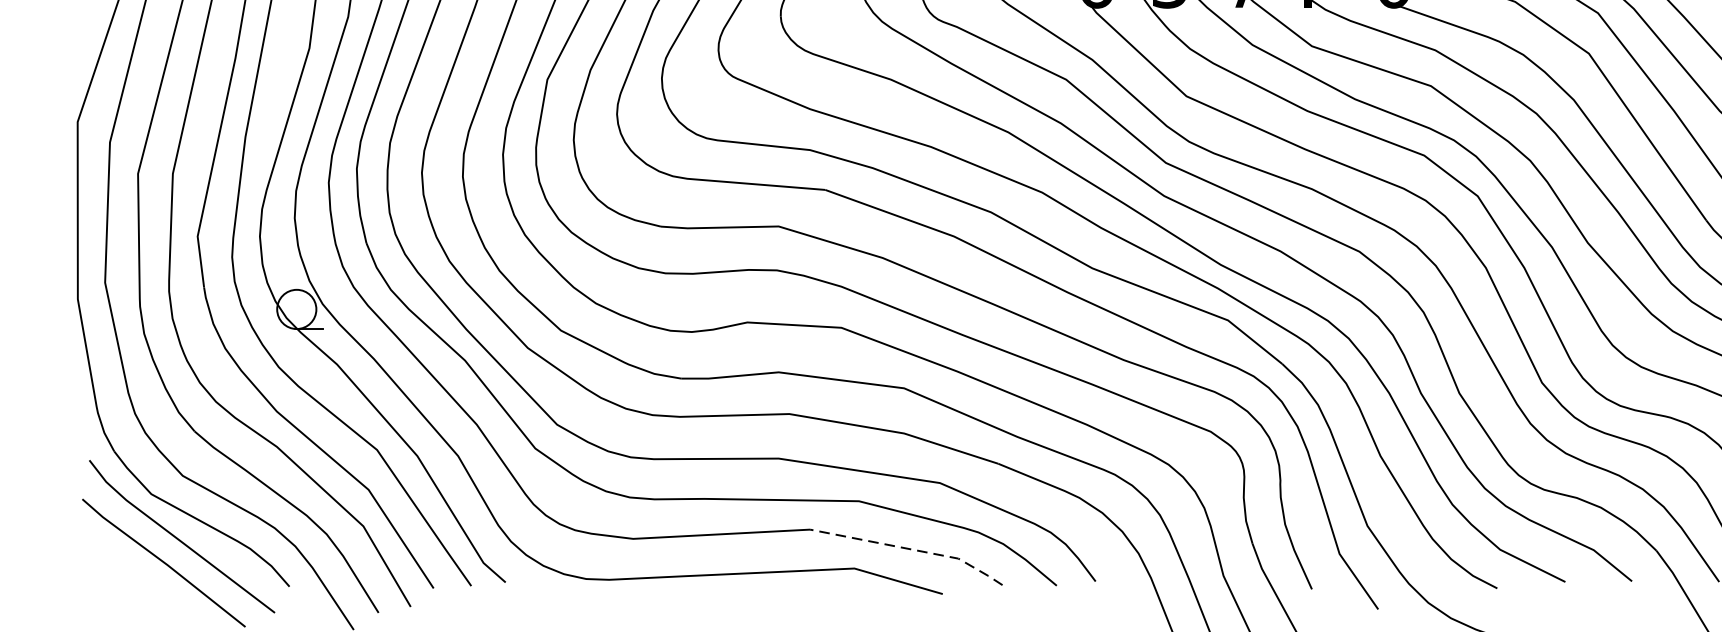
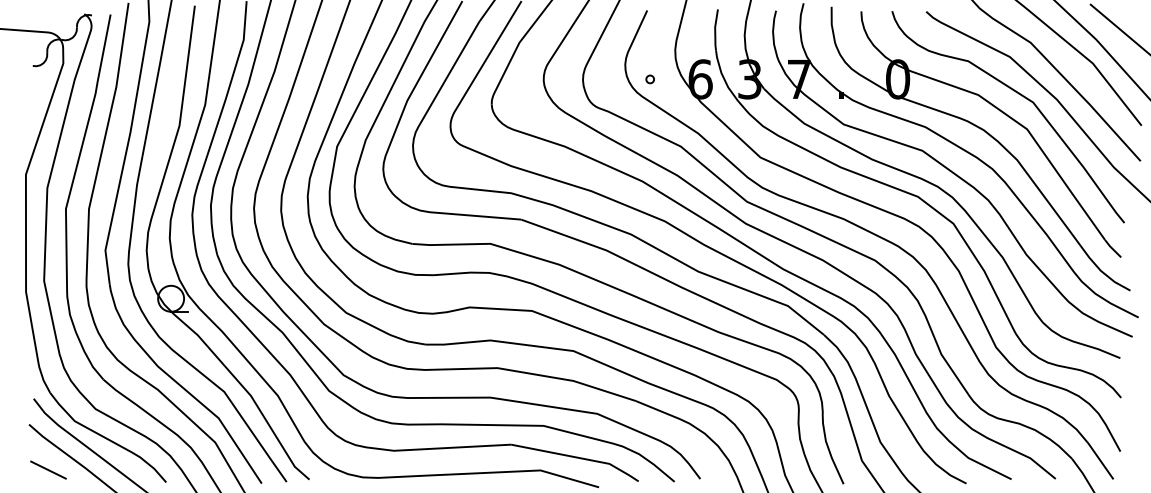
line: (911, 548) -> (578, 457), dashed -> solid
line: (111, 567) -> (48, 469), added

